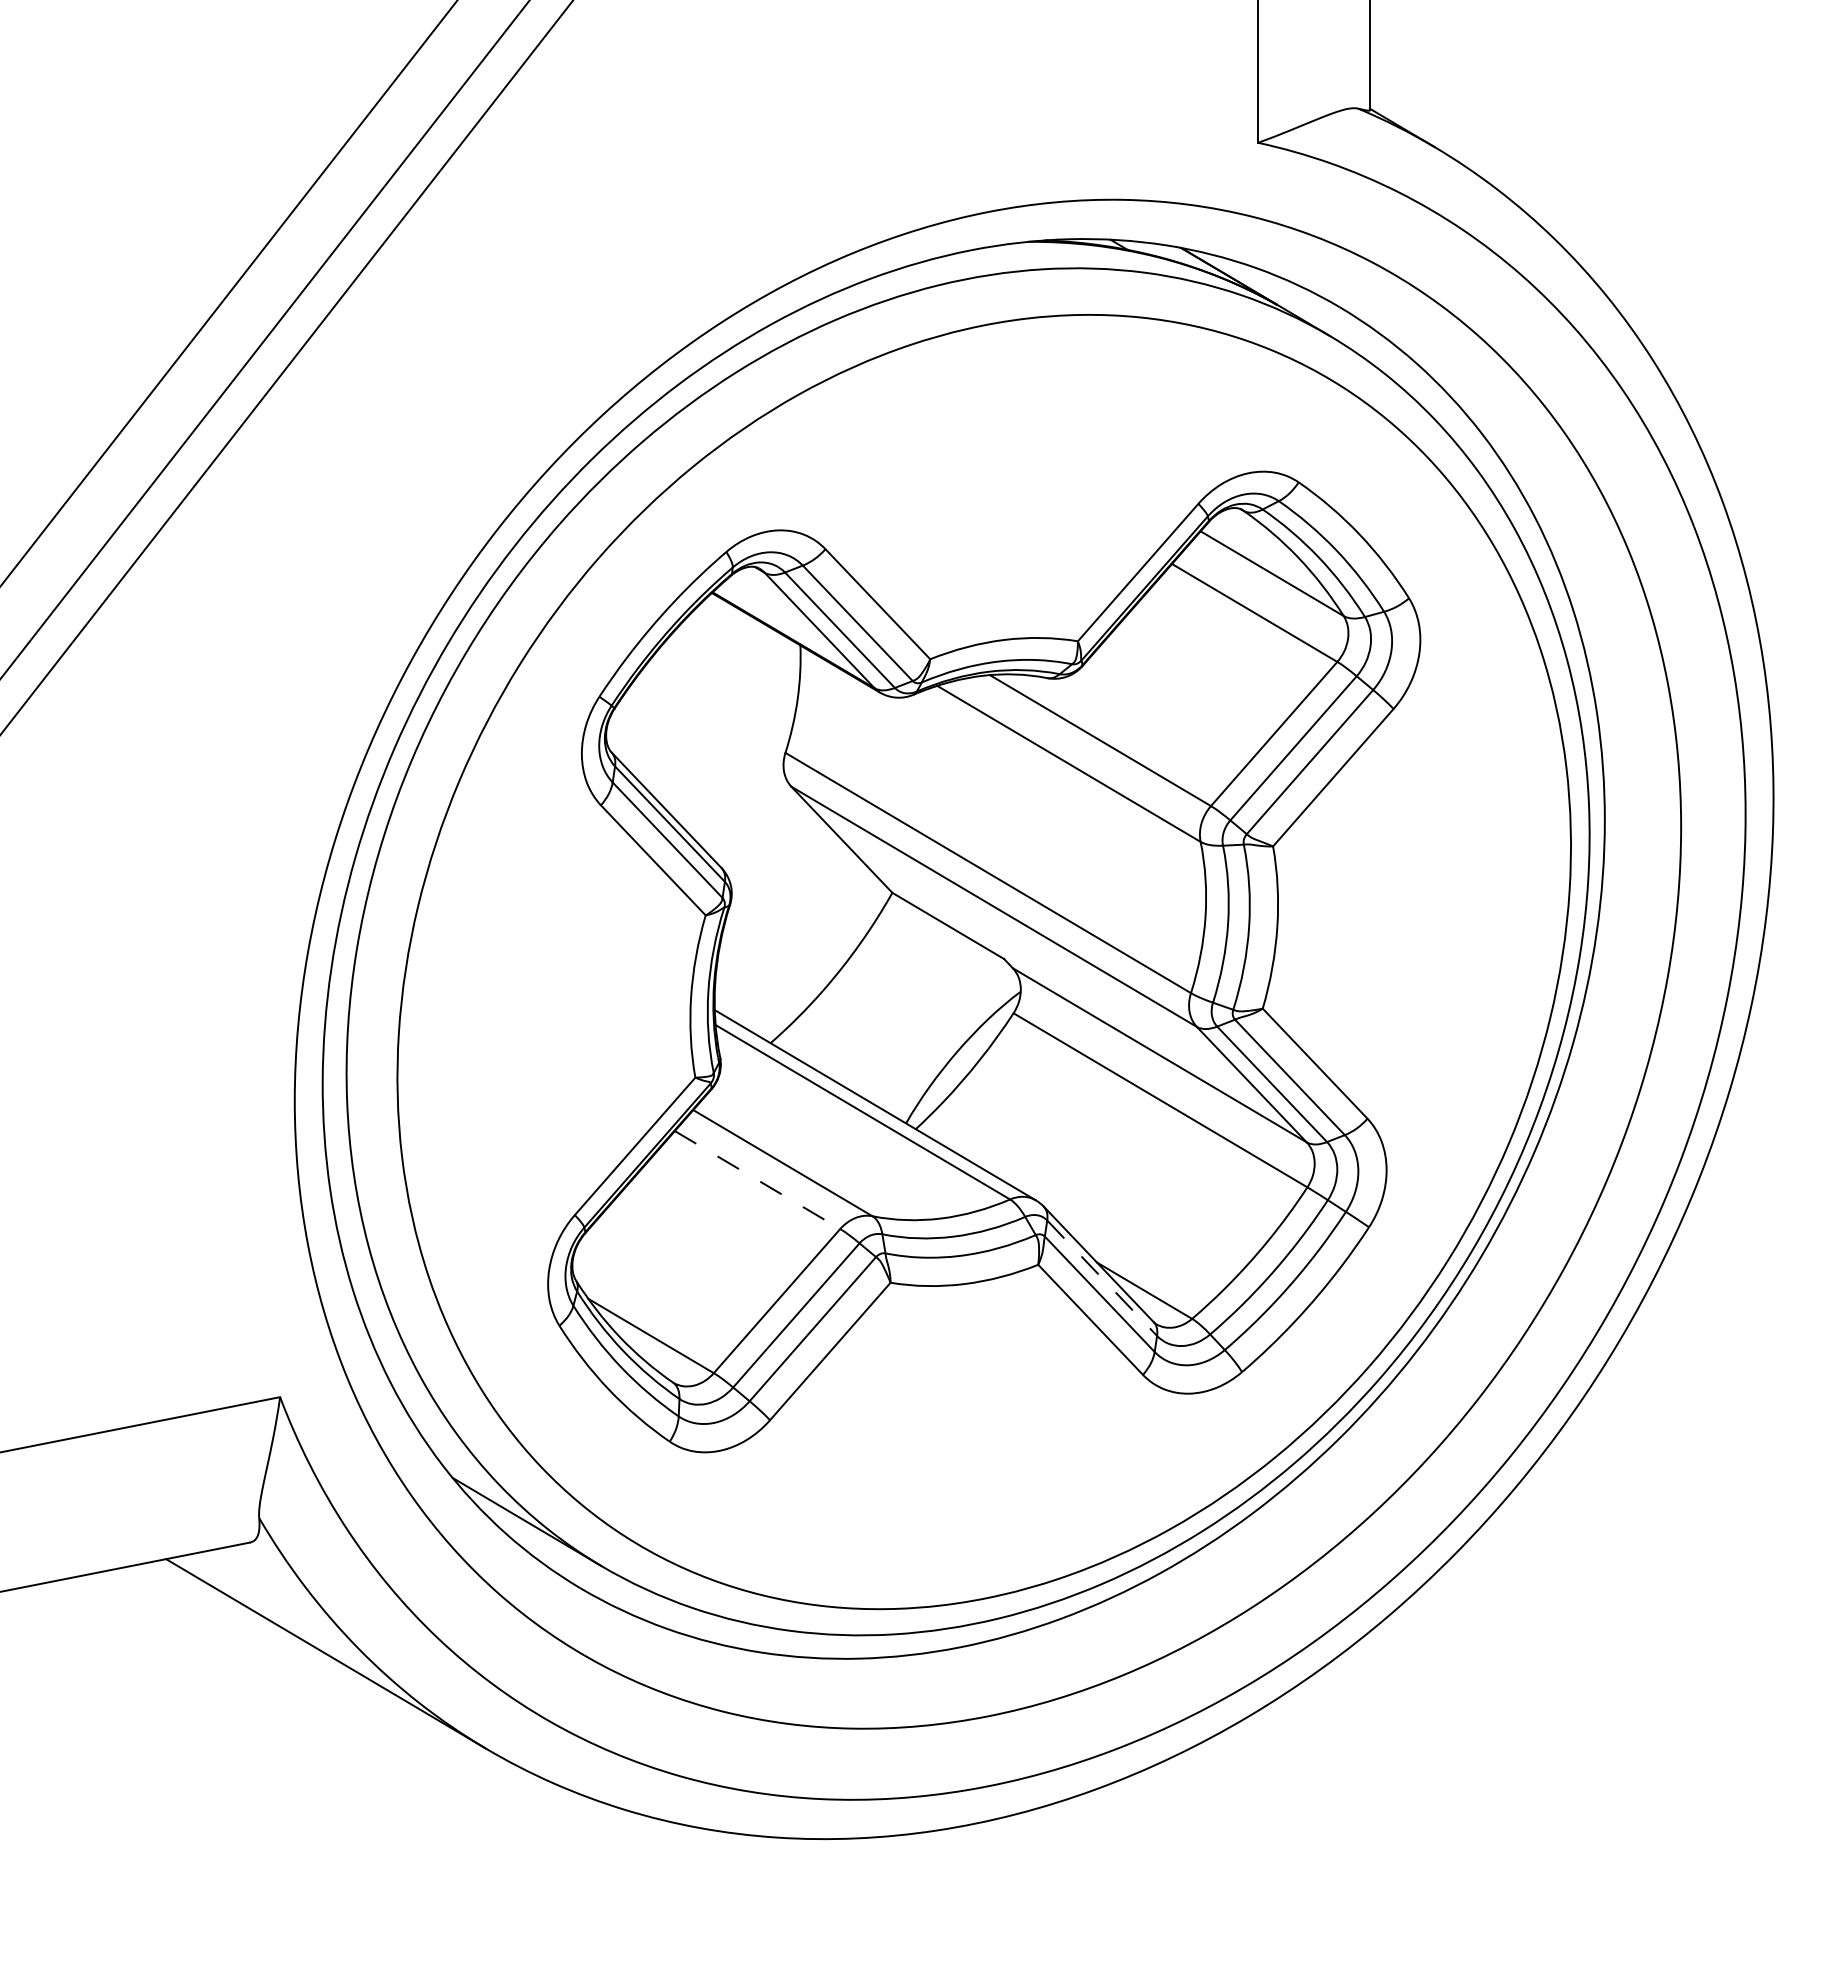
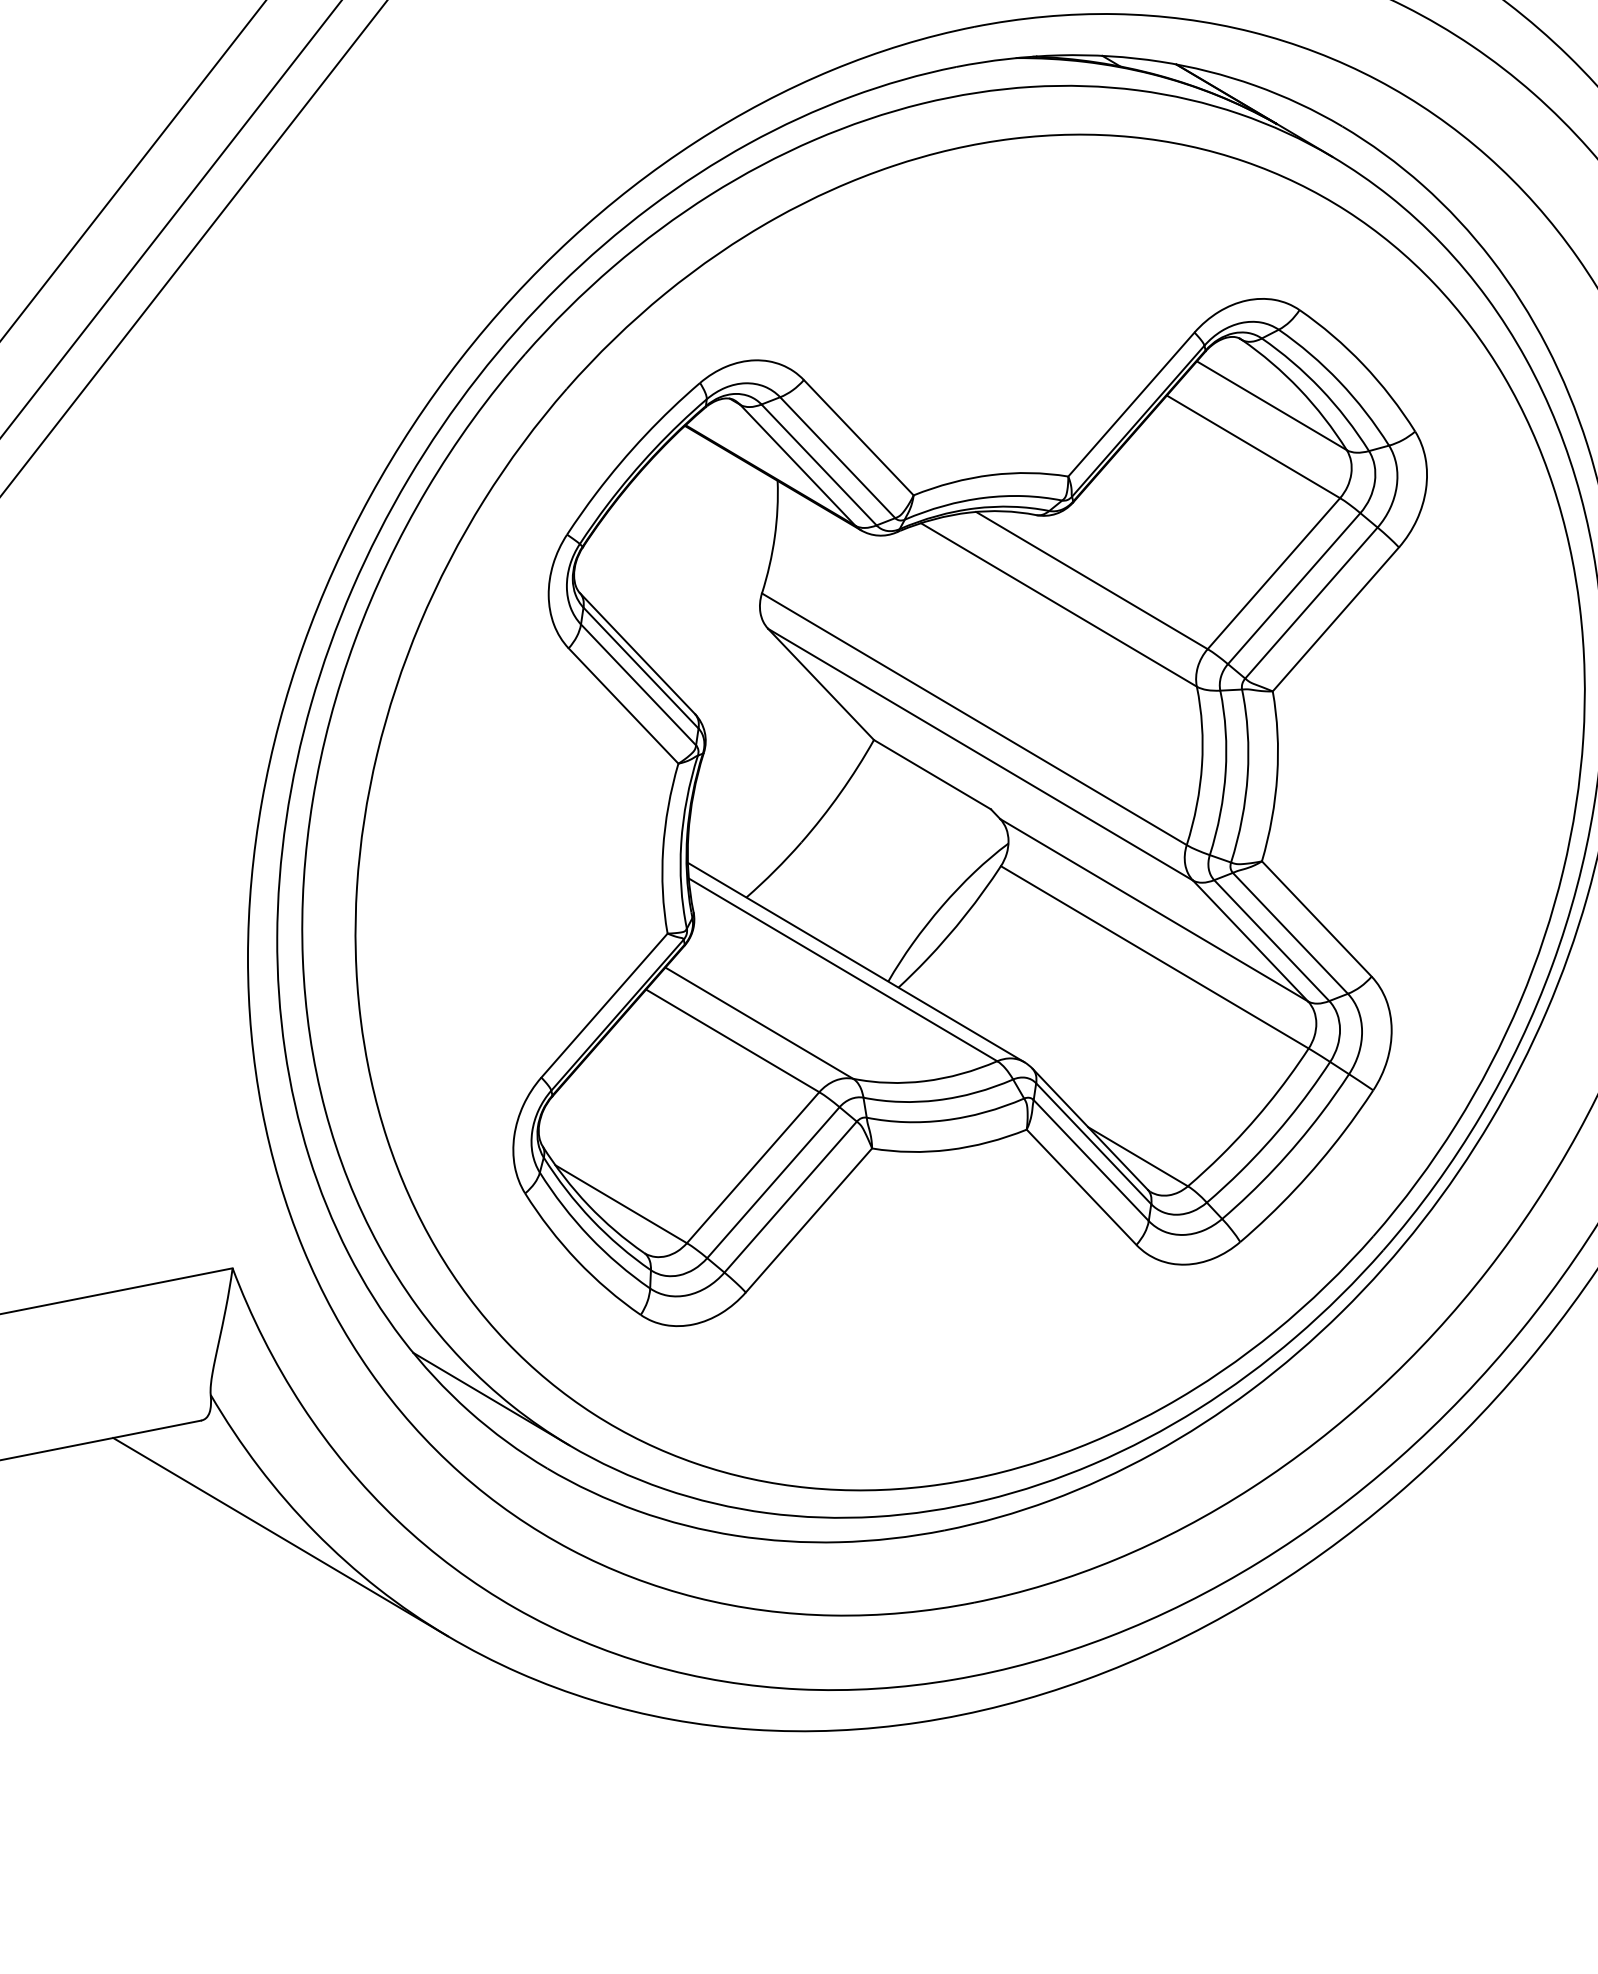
line: (757, 1180) -> (732, 1041), dashed -> solid
line: (1102, 1278) -> (1094, 1144), dashed -> solid

